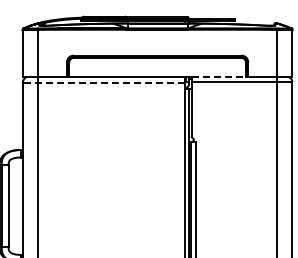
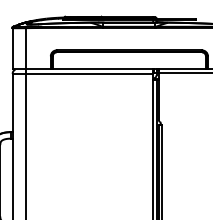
line: (219, 77) -> (183, 69), dashed -> solid
line: (103, 82) -> (82, 73), dashed -> solid

